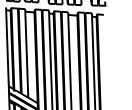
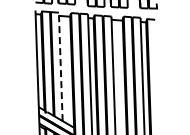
line: (26, 52) -> (60, 65), solid -> dashed

